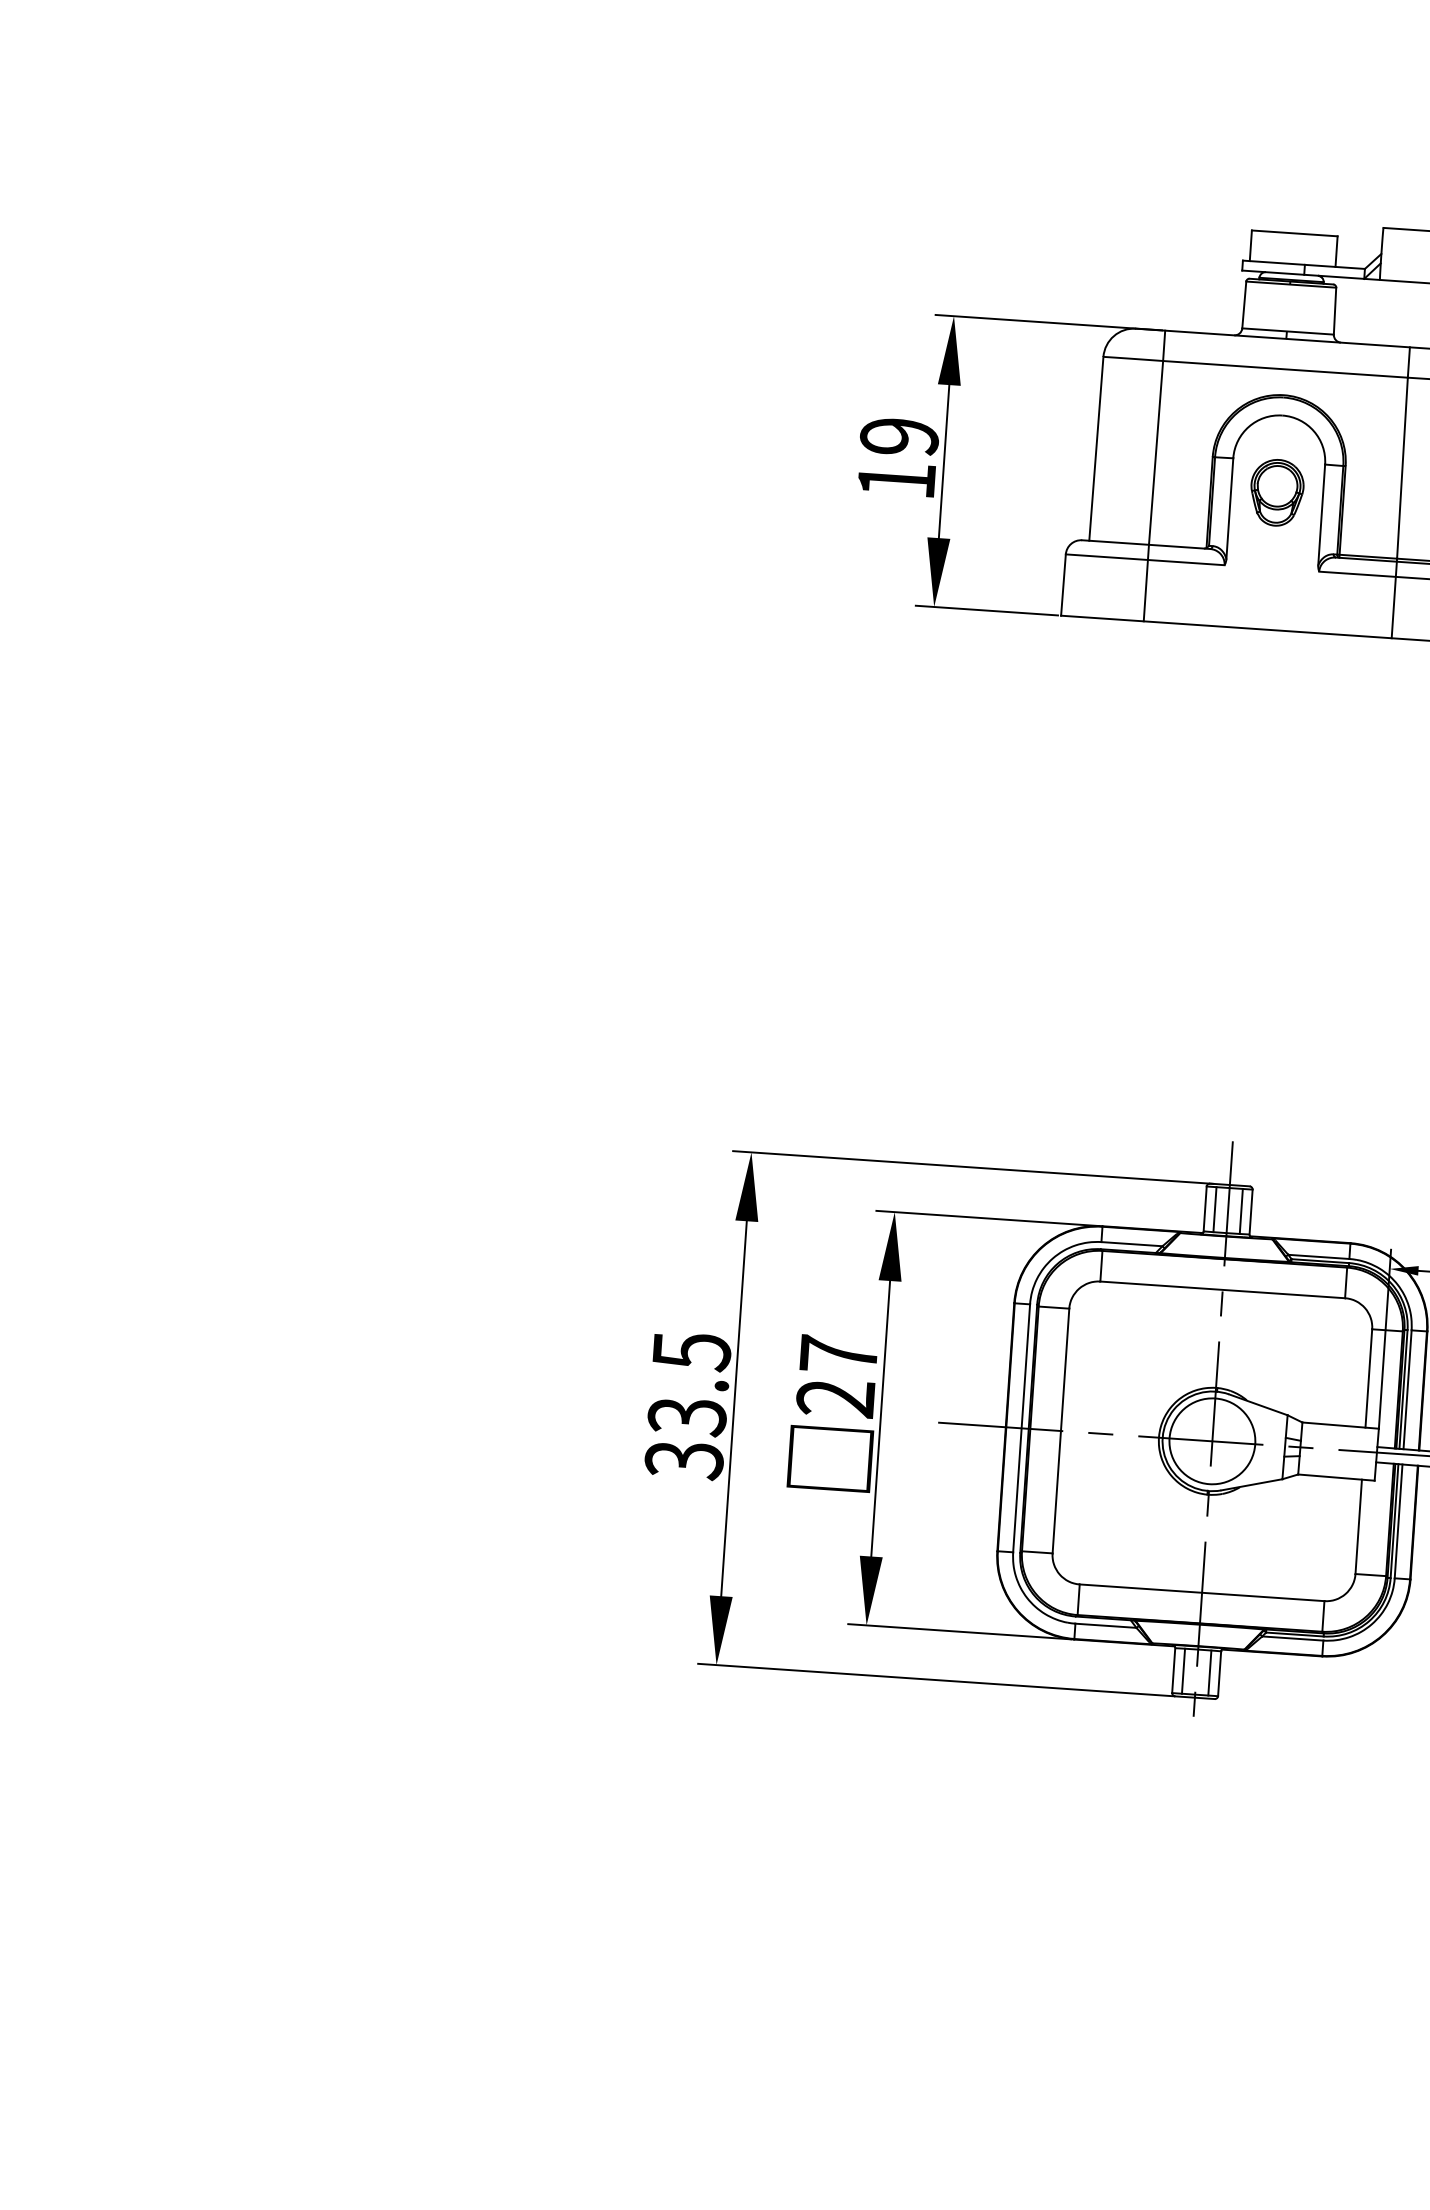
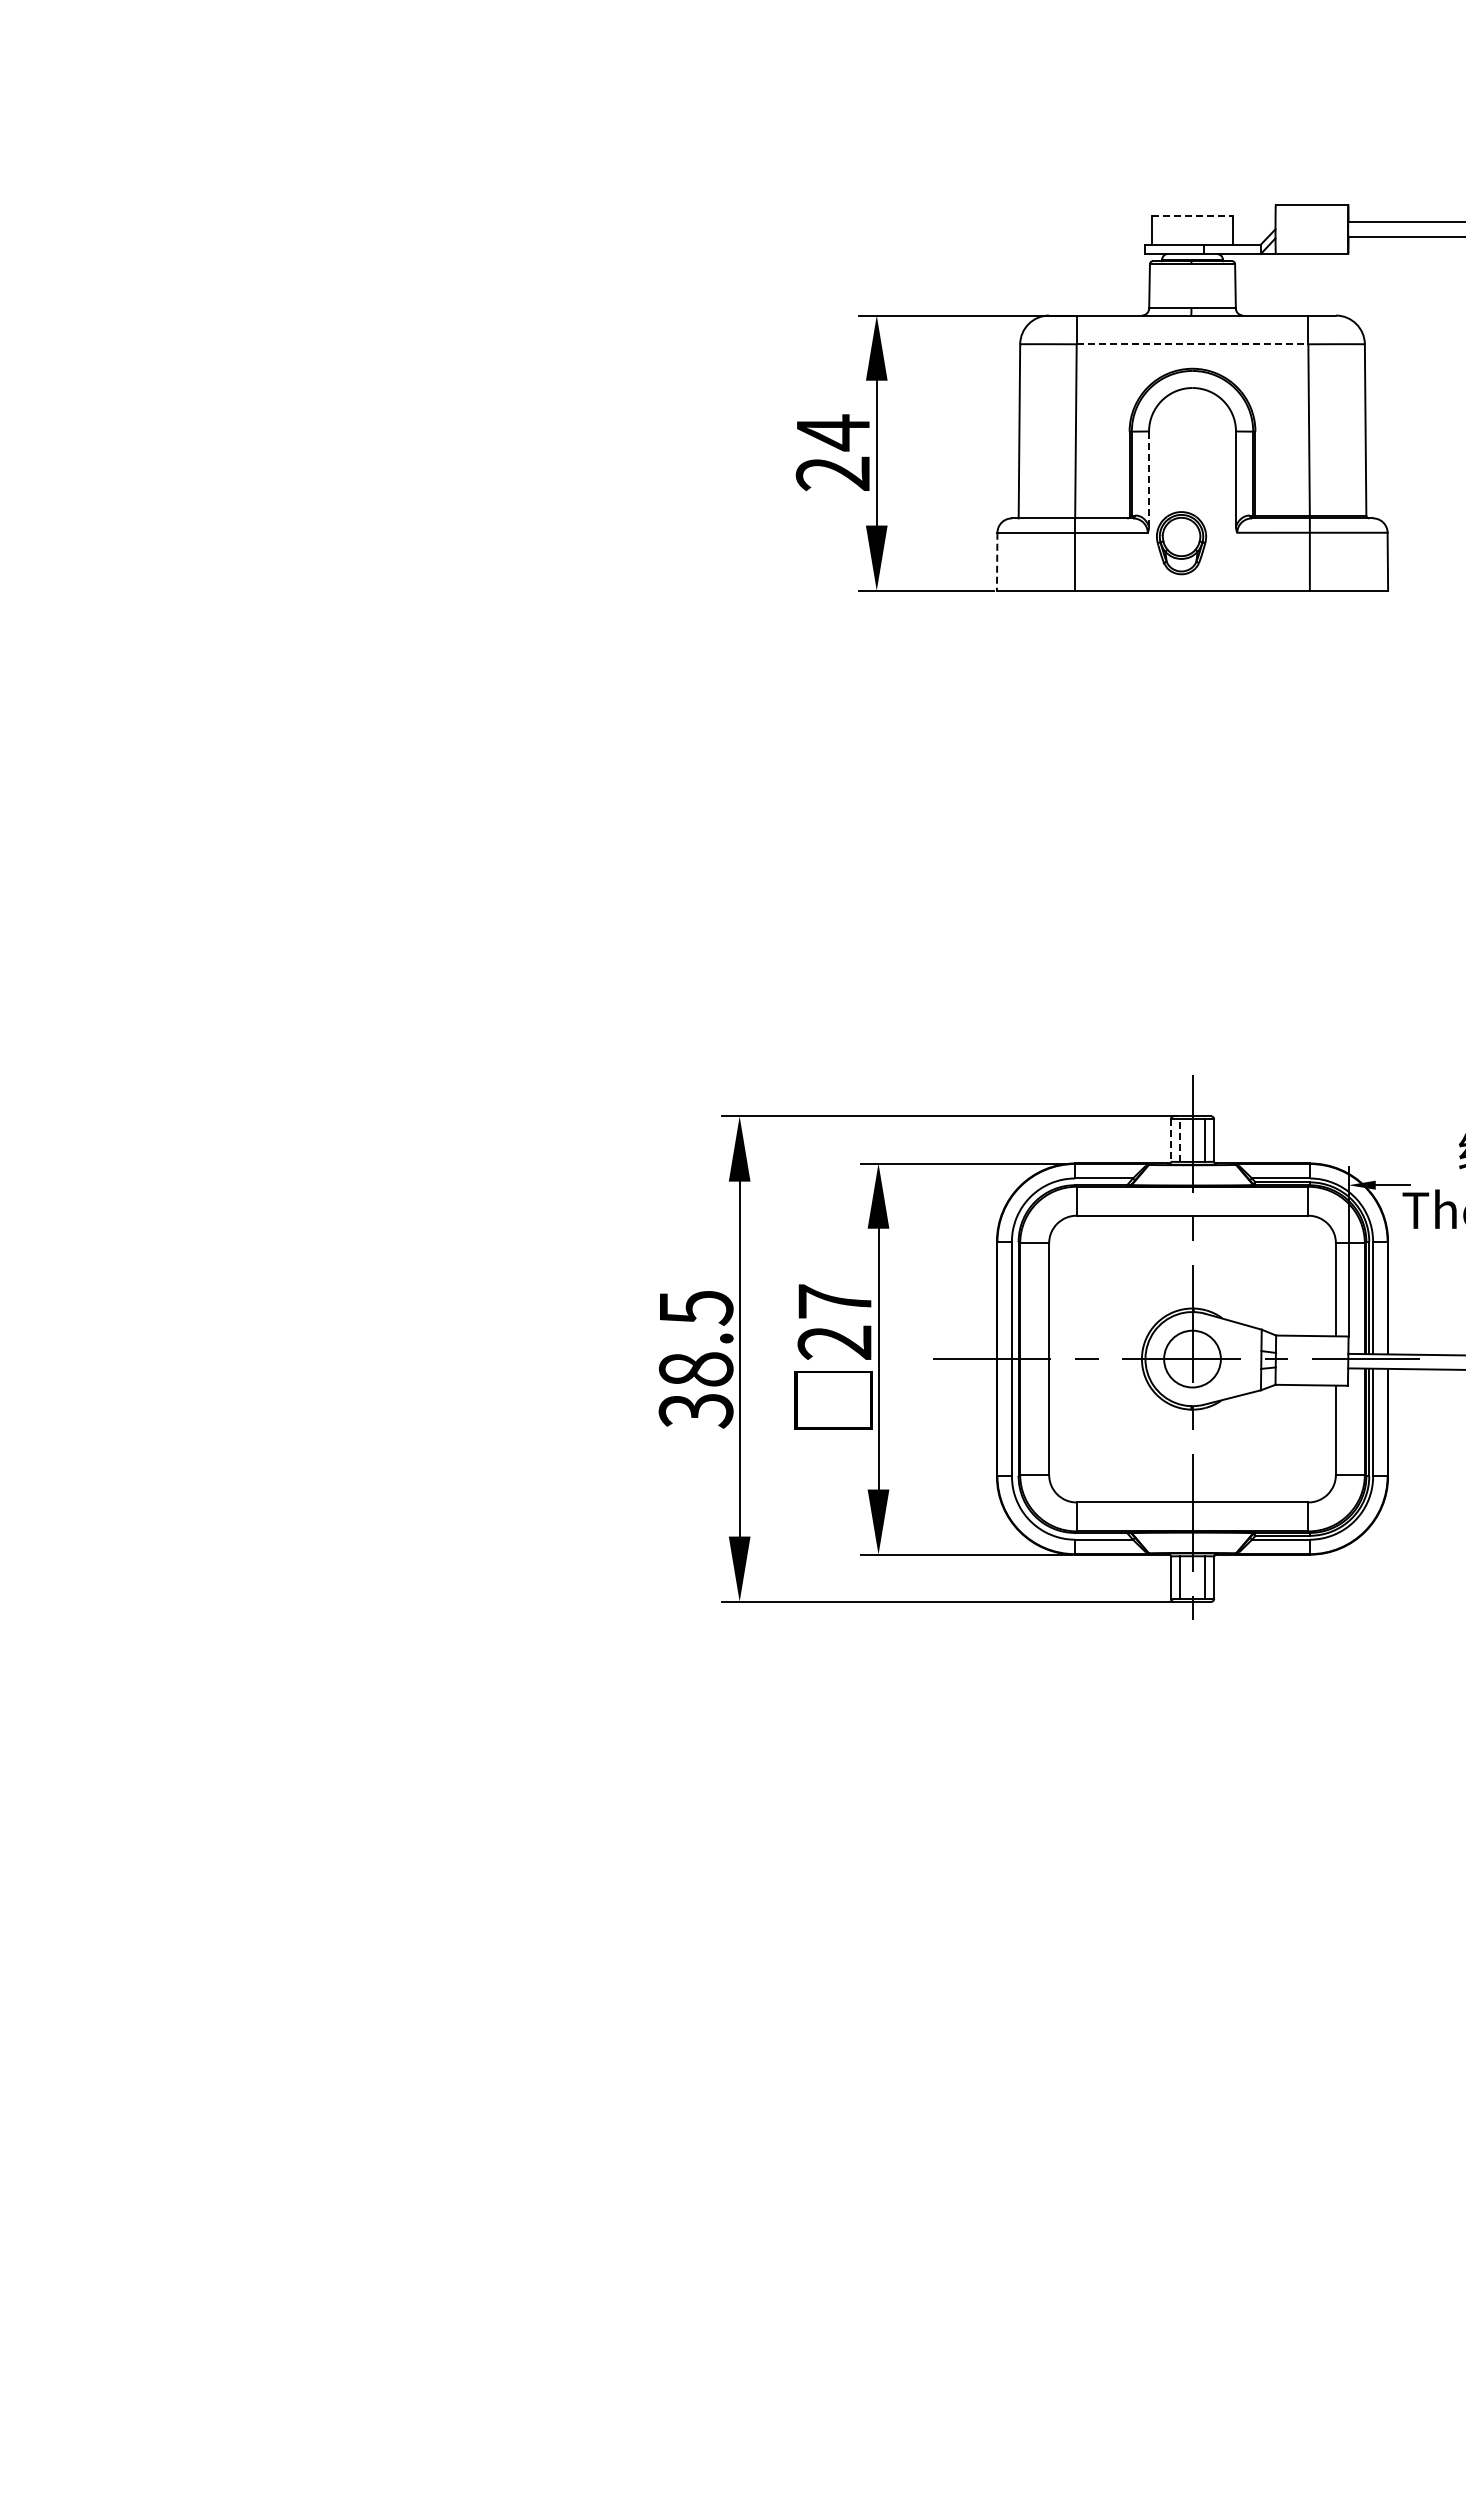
line: (1294, 233) -> (1192, 215), solid -> dashed
line: (1285, 369) -> (1192, 344), solid -> dashed
text: (897, 457) -> (832, 452), 19 -> 24
part: (1277, 493) -> (1181, 543), moved
line: (1230, 509) -> (1149, 479), solid -> dashed
line: (1063, 585) -> (997, 562), solid -> dashed
line: (1204, 1209) -> (1170, 1141), solid -> dashed
line: (1215, 1209) -> (1180, 1140), solid -> dashed
text: (686, 1416) -> (695, 1369), 33.5 -> 38.5
circle: (1212, 1440) -> (1192, 1358), size x0.7

